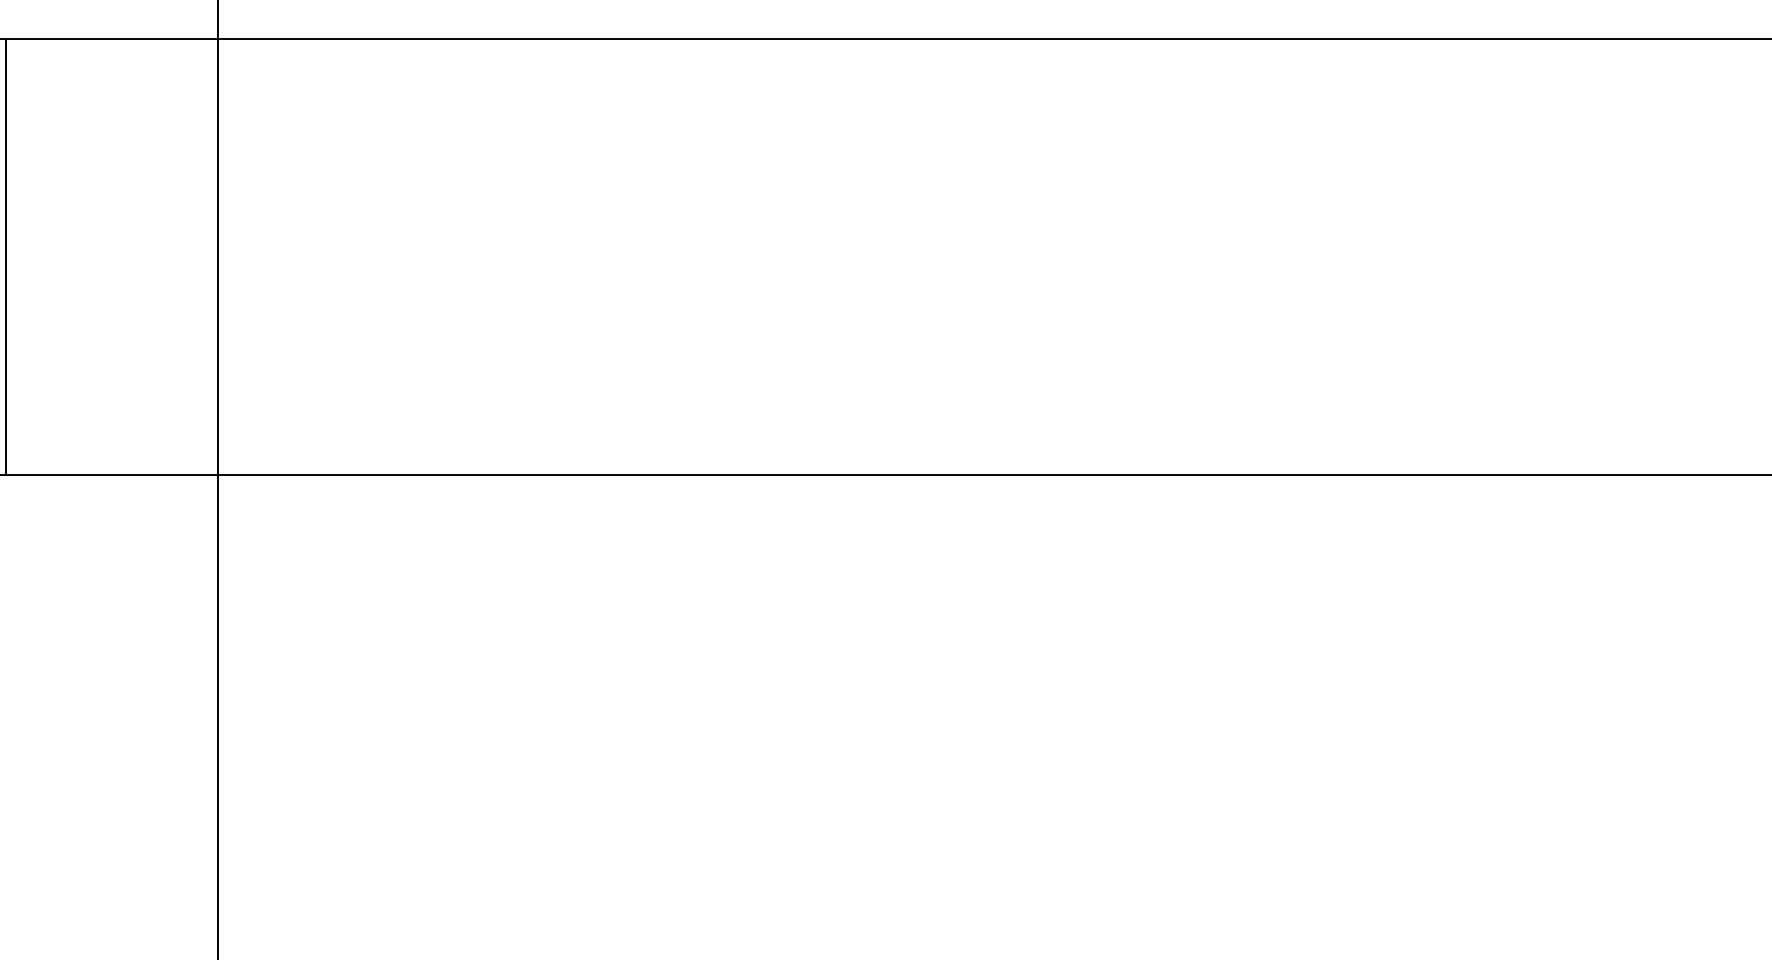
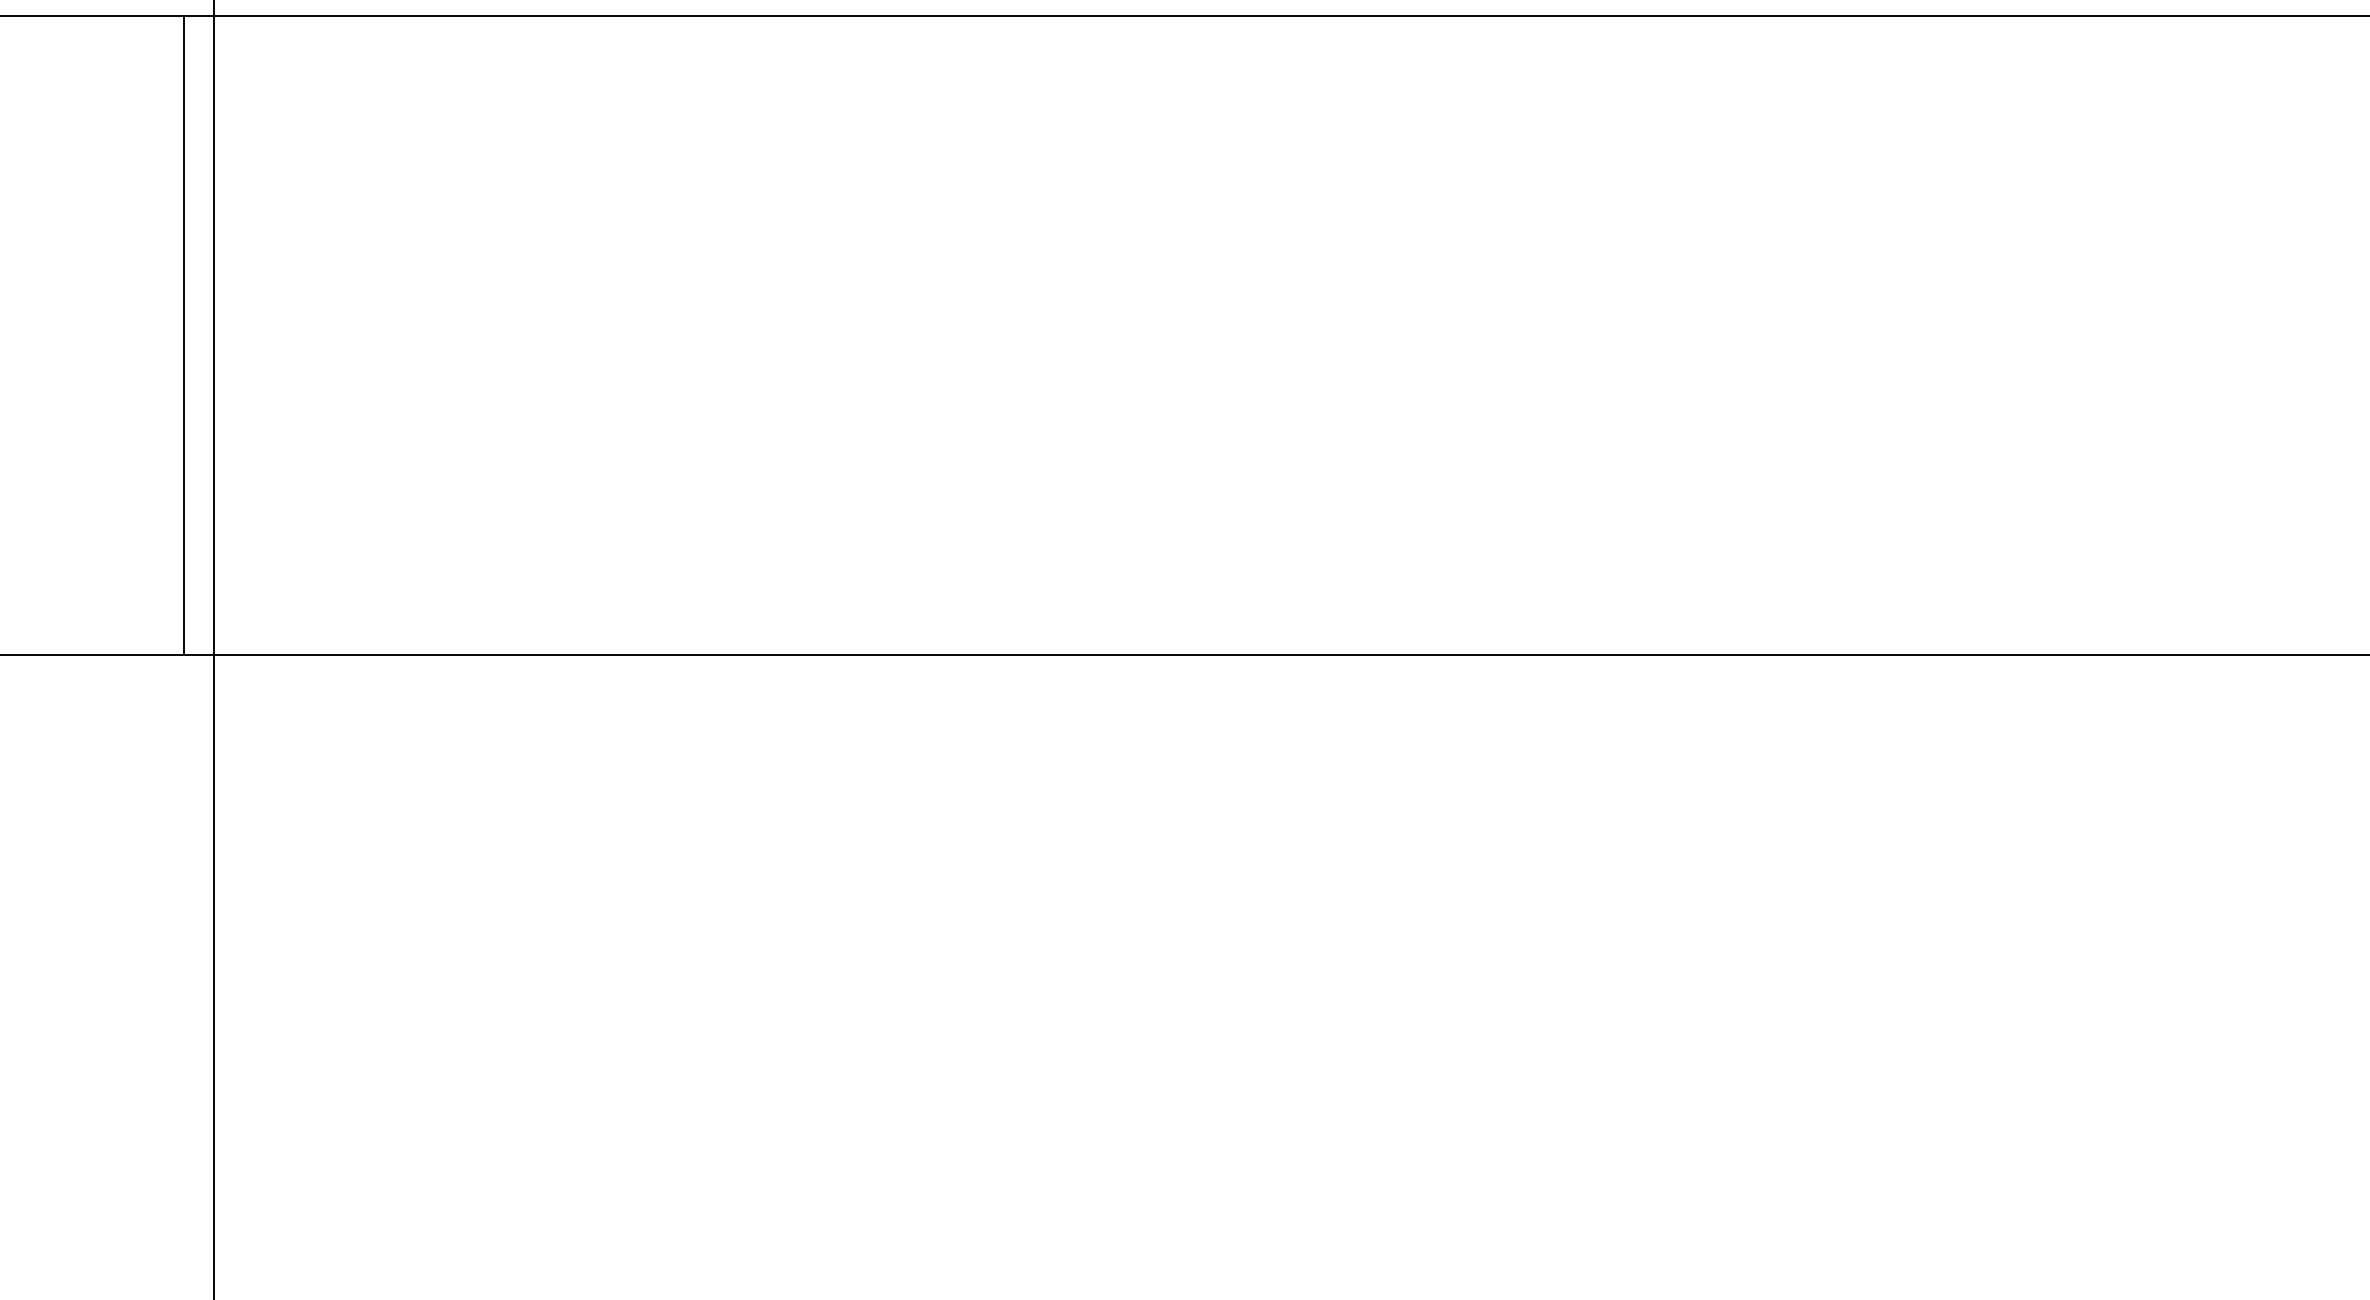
line: (197, 256) -> (183, 334), added

